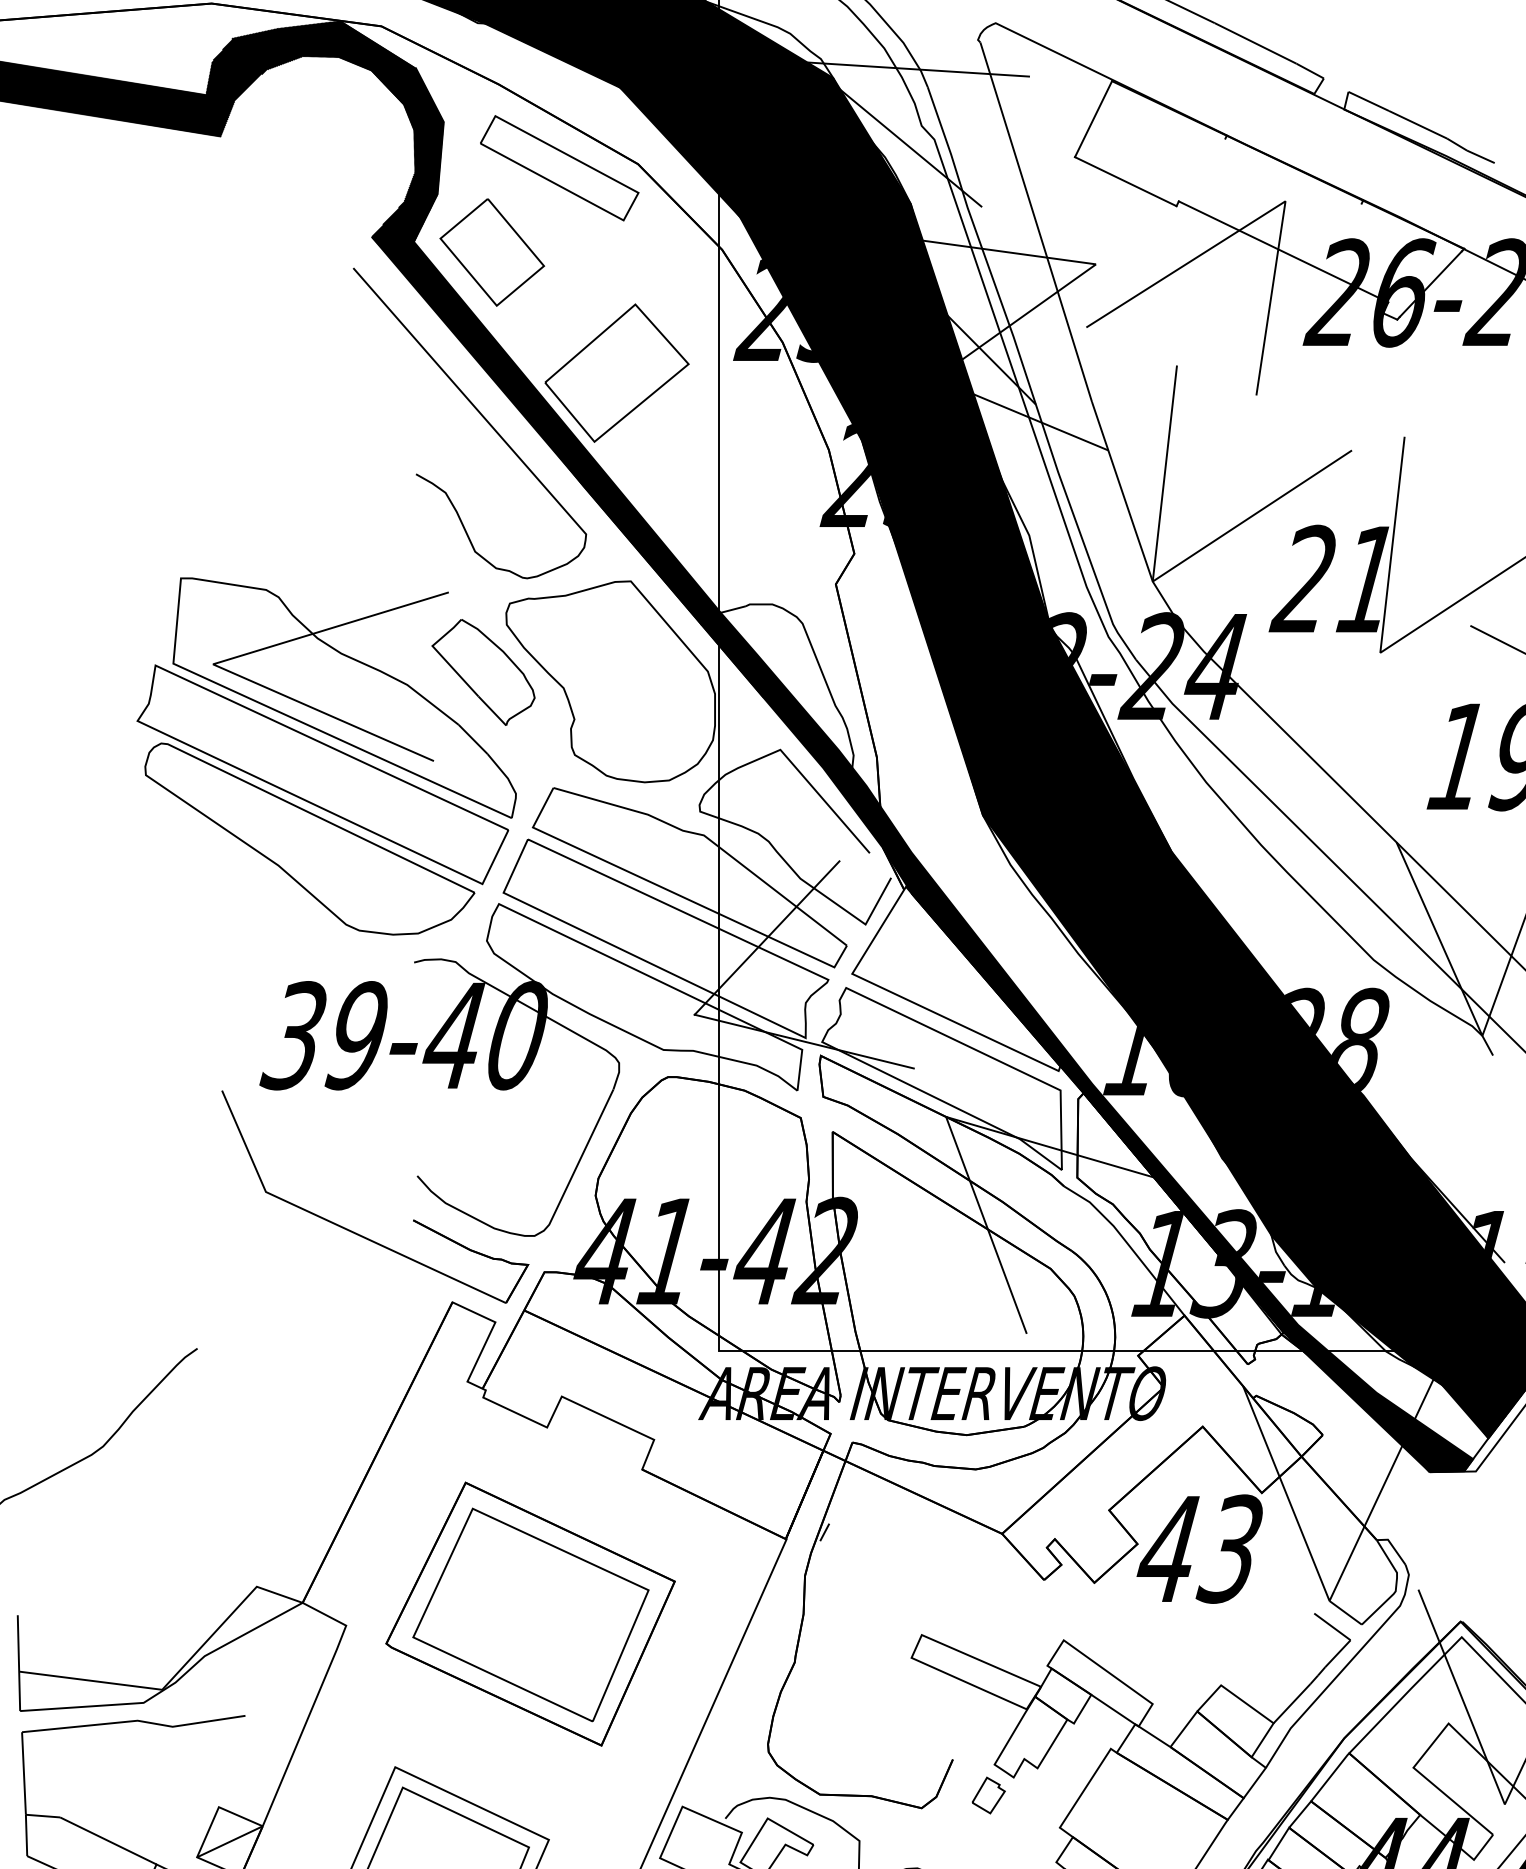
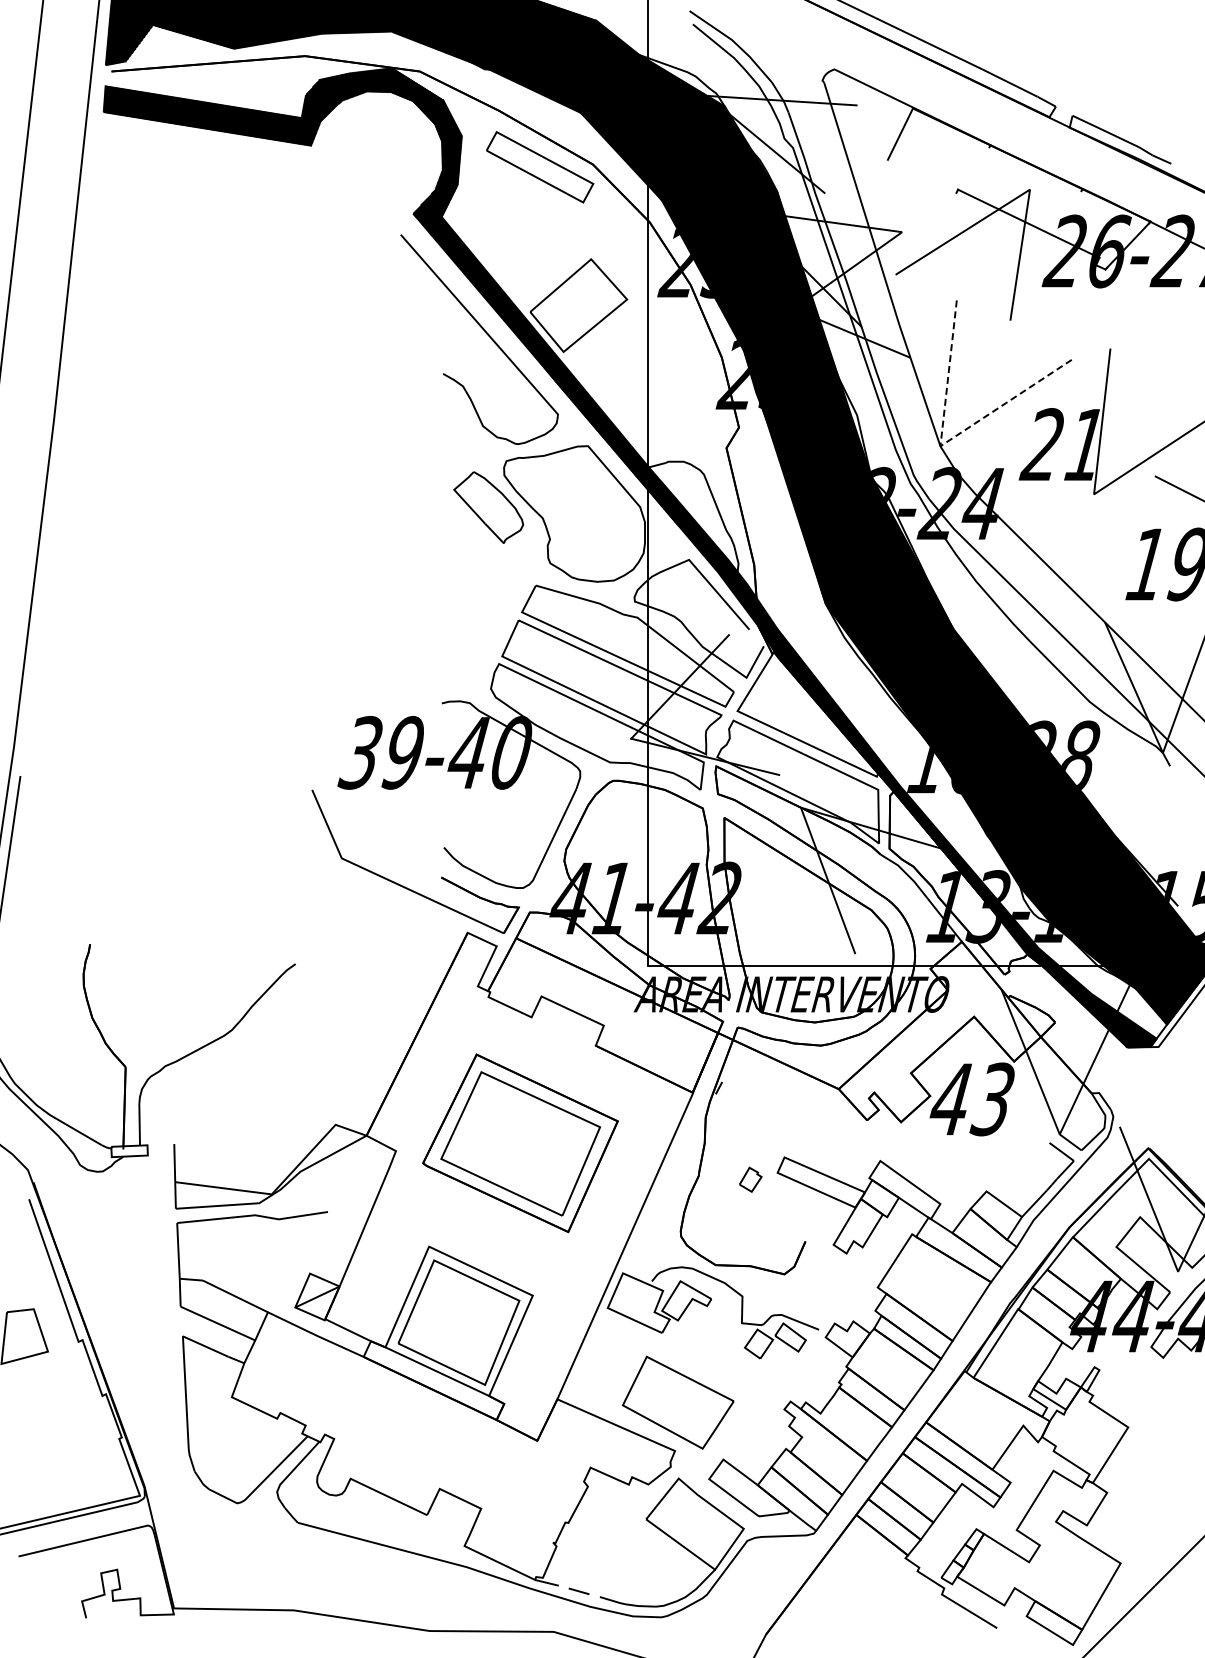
line: (1124, 180) -> (921, 175), removed
part: (492, 252) -> (494, 224), removed
line: (1161, 575) -> (946, 442), solid -> dashed
part: (326, 756) -> (382, 564), removed
part: (988, 1795) -> (750, 1179), moved

